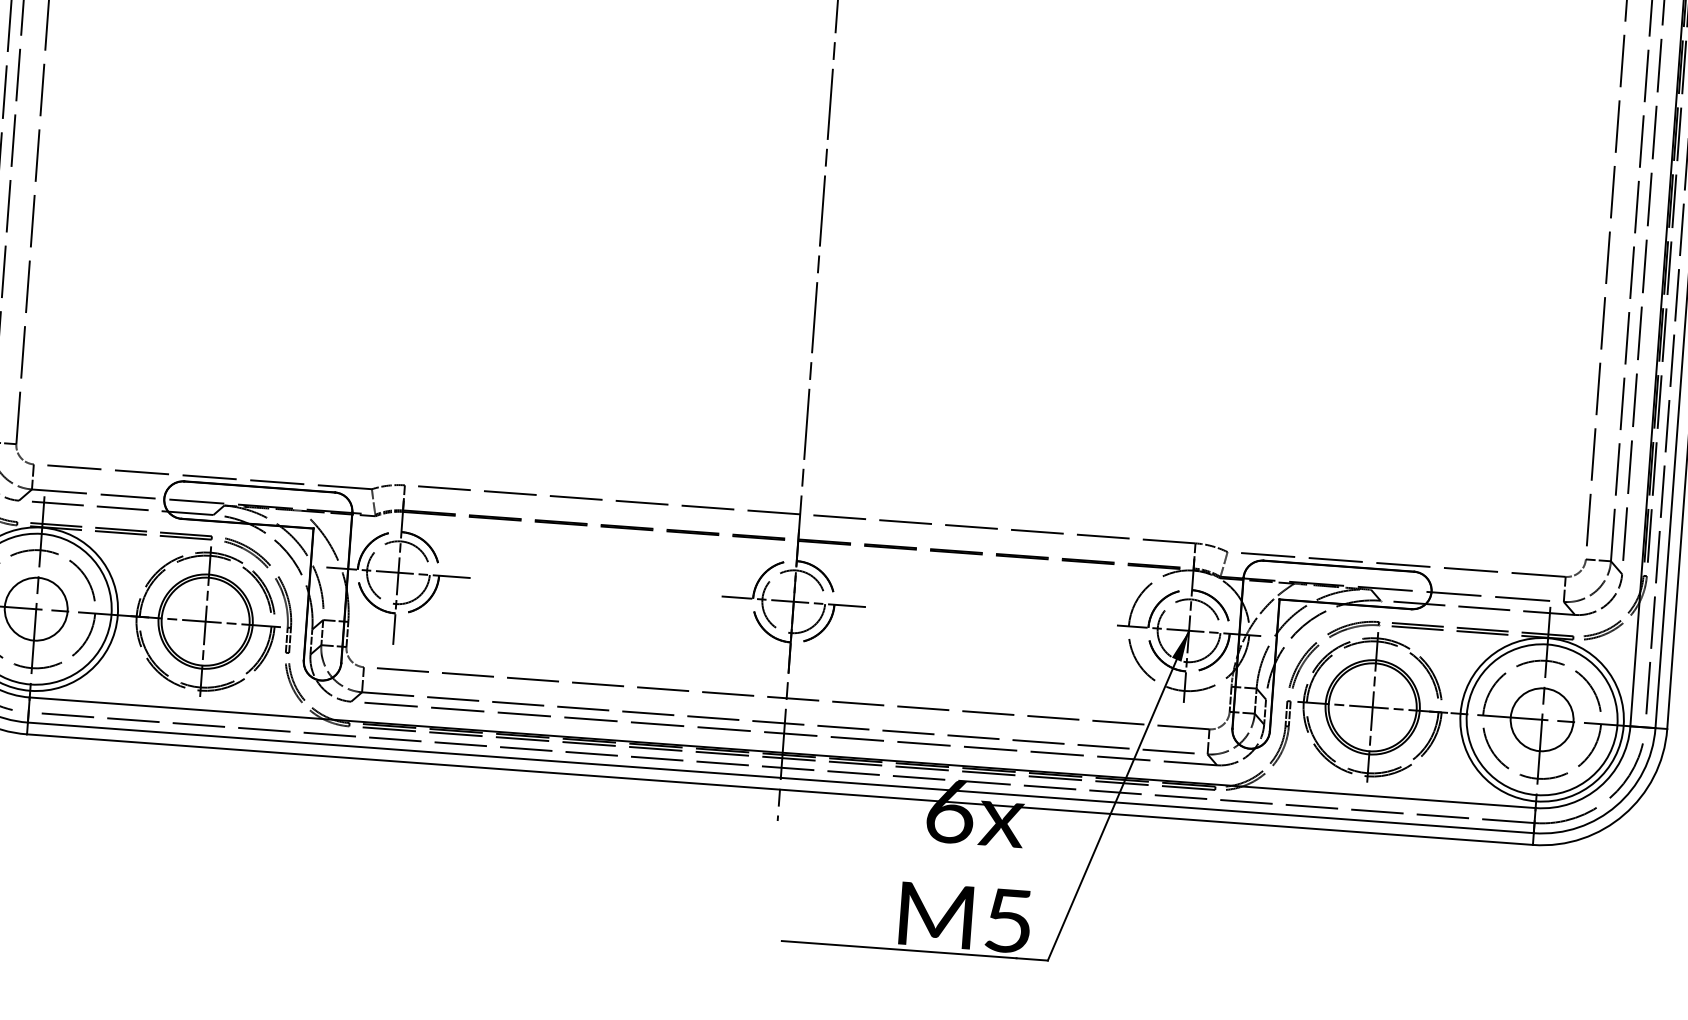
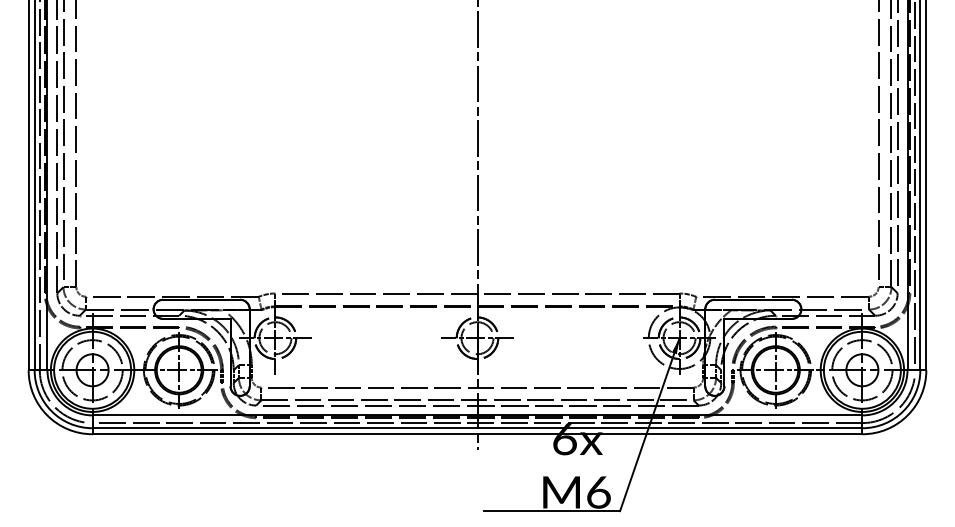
text: (1008, 920) -> (598, 492), M5 -> M6

